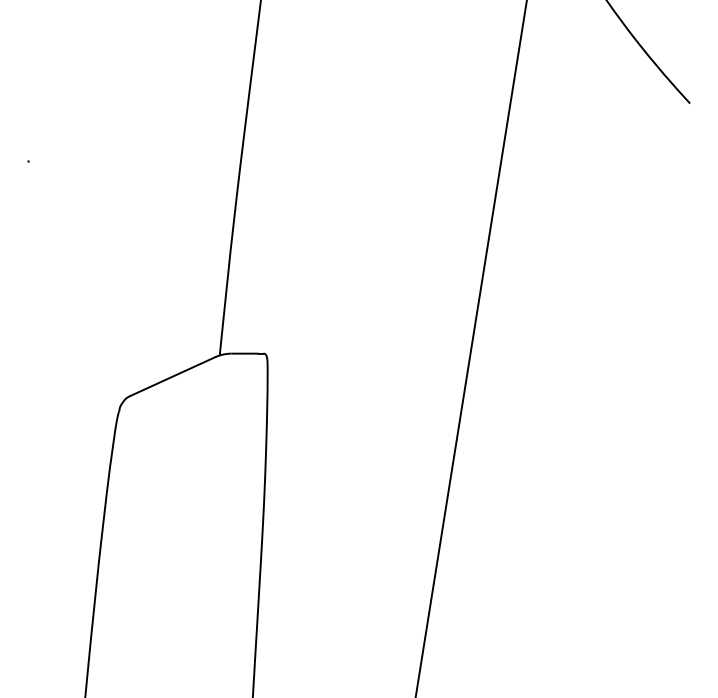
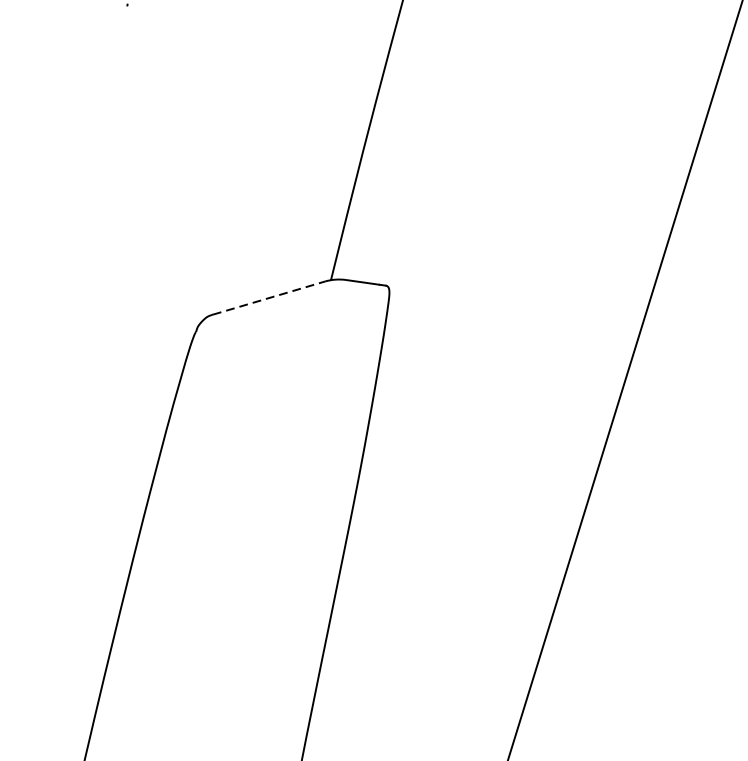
line: (172, 376) -> (268, 297), solid -> dashed

